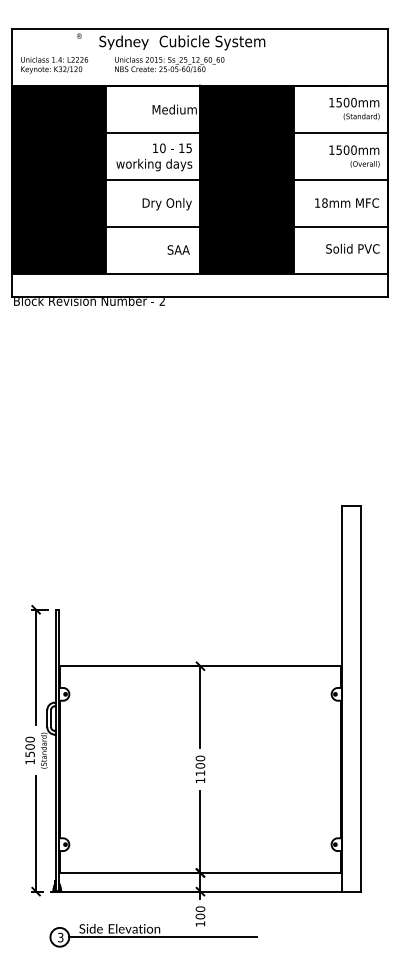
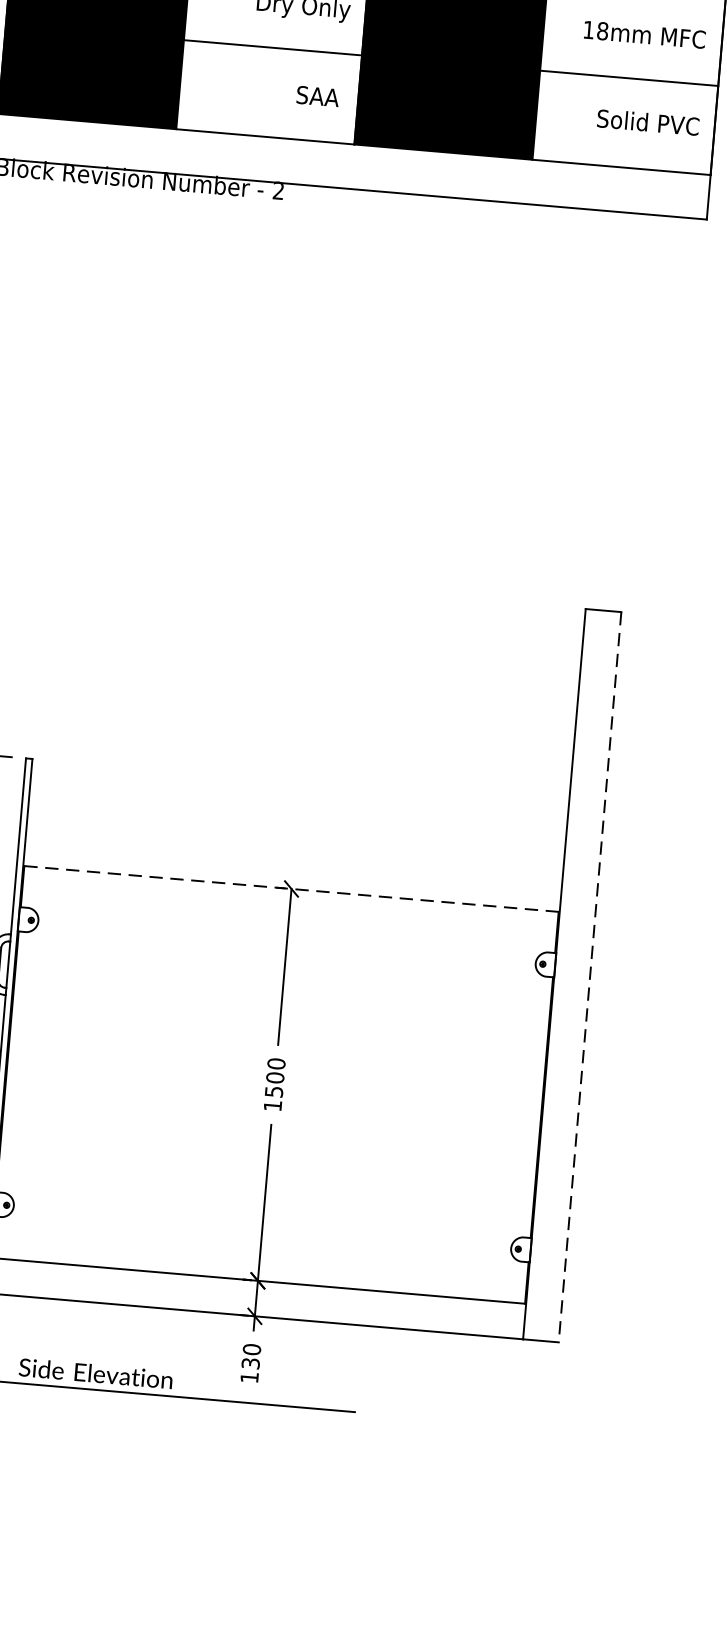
line: (200, 666) -> (291, 889), solid -> dashed
line: (360, 699) -> (589, 978), solid -> dashed
text: (200, 772) -> (274, 1090), 1100 -> 1500
text: (200, 916) -> (250, 1363), 100 -> 130

